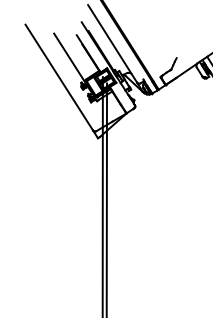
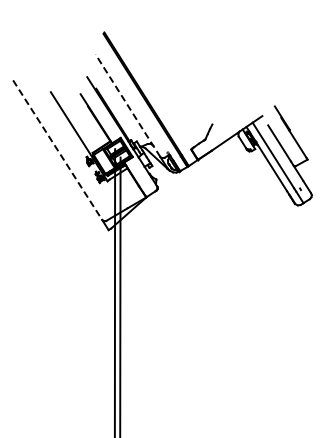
line: (112, 43) -> (127, 105), solid -> dashed
line: (59, 77) -> (57, 150), solid -> dashed

